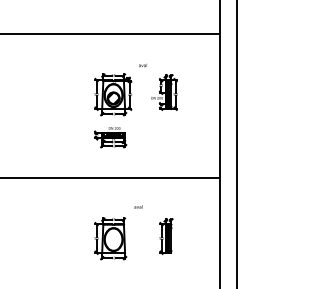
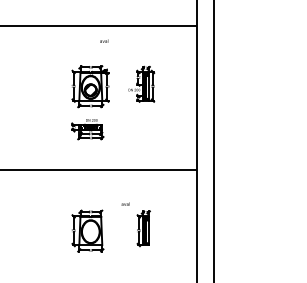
text: (142, 65) -> (103, 41), moved
text: (138, 206) -> (125, 203), moved

